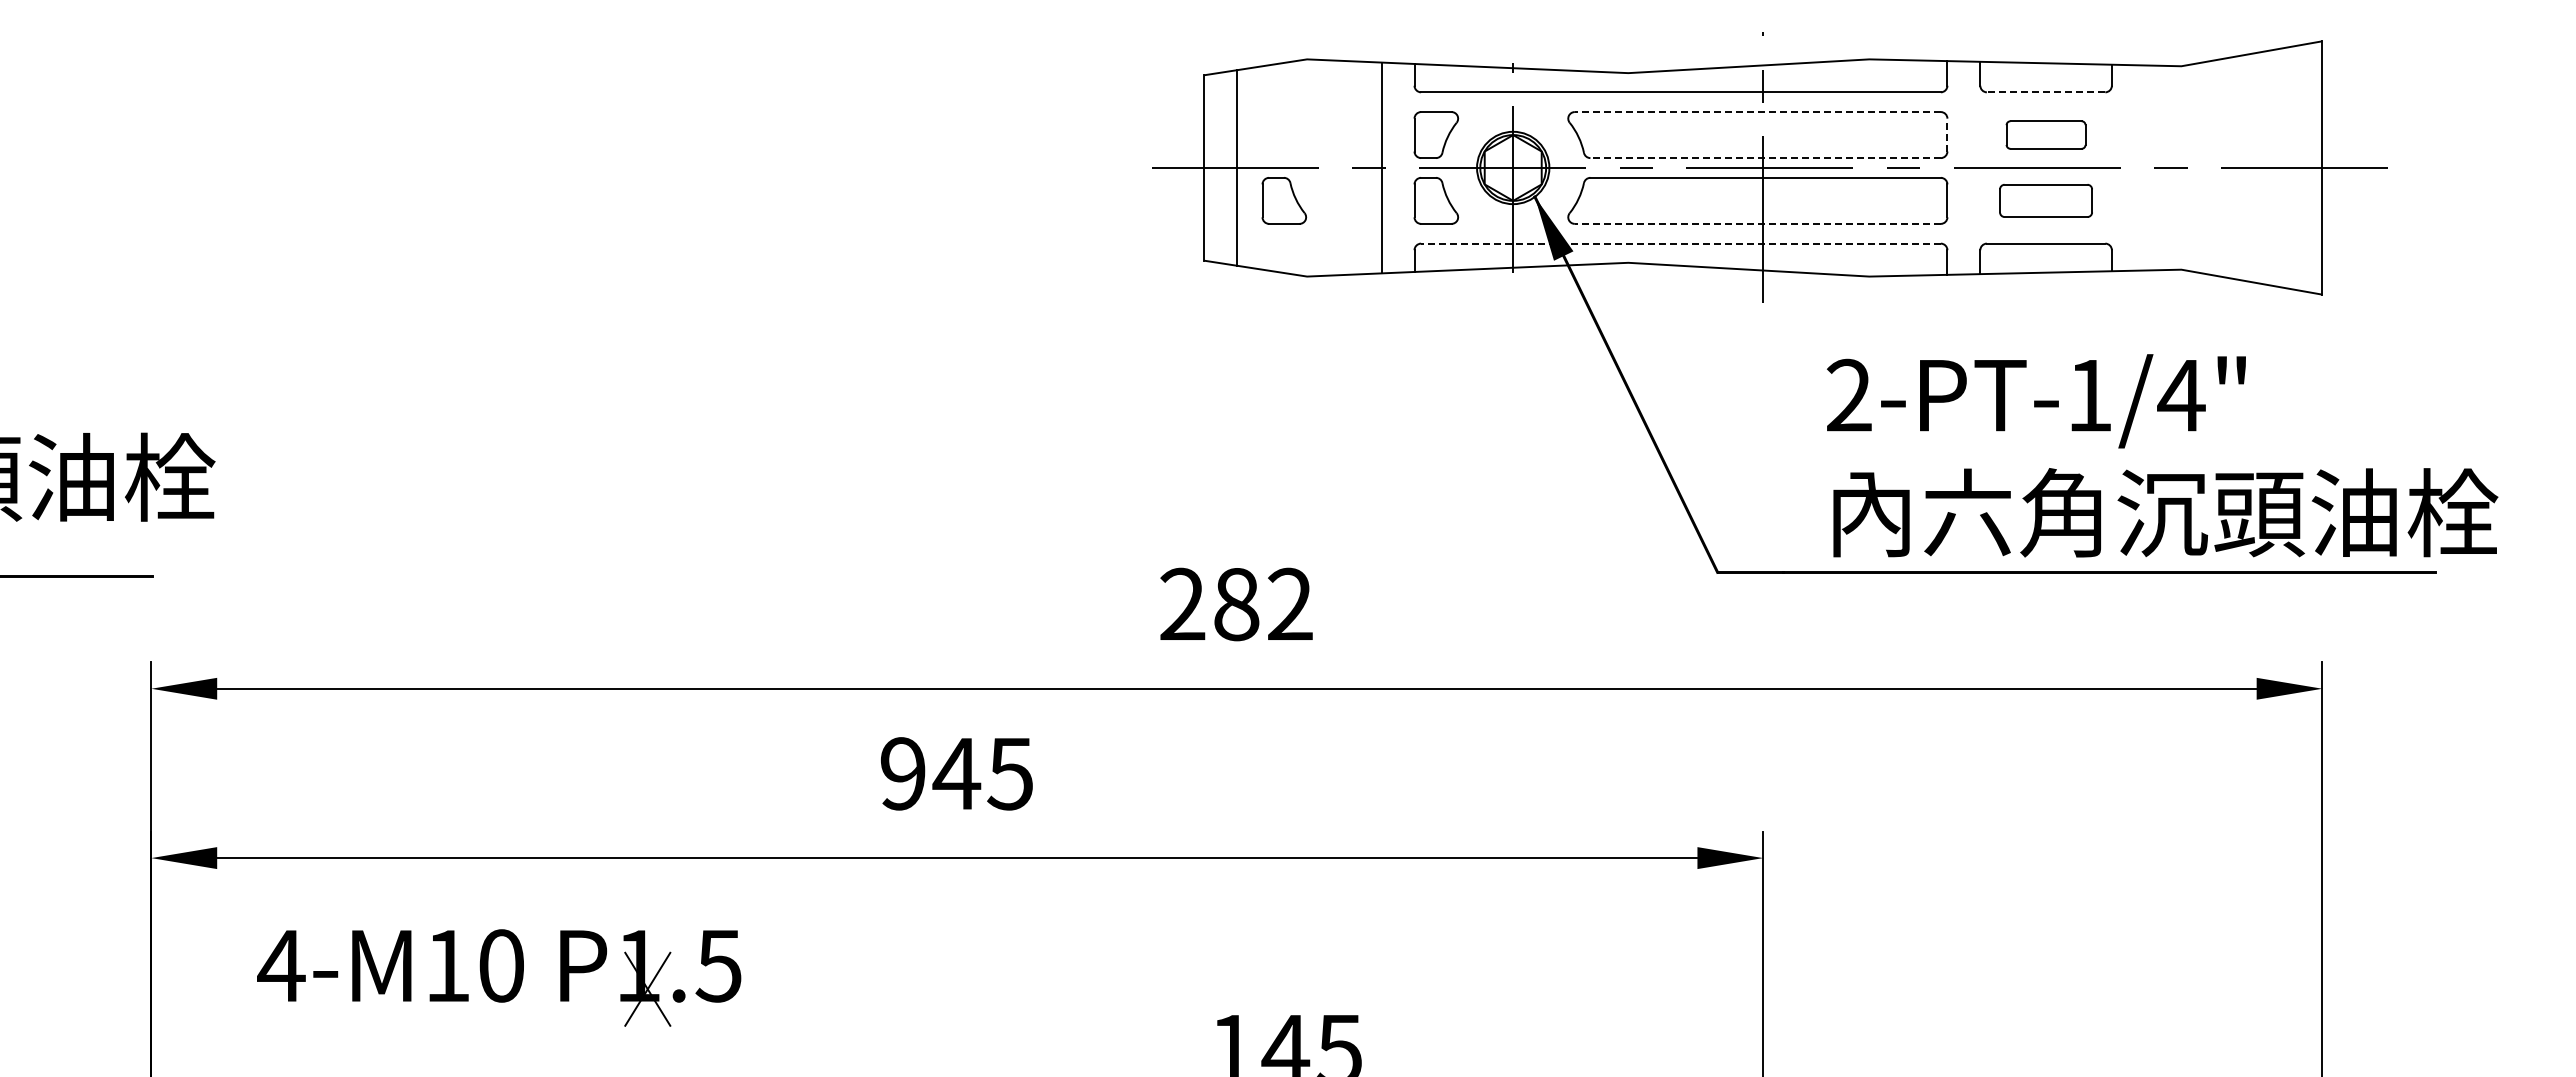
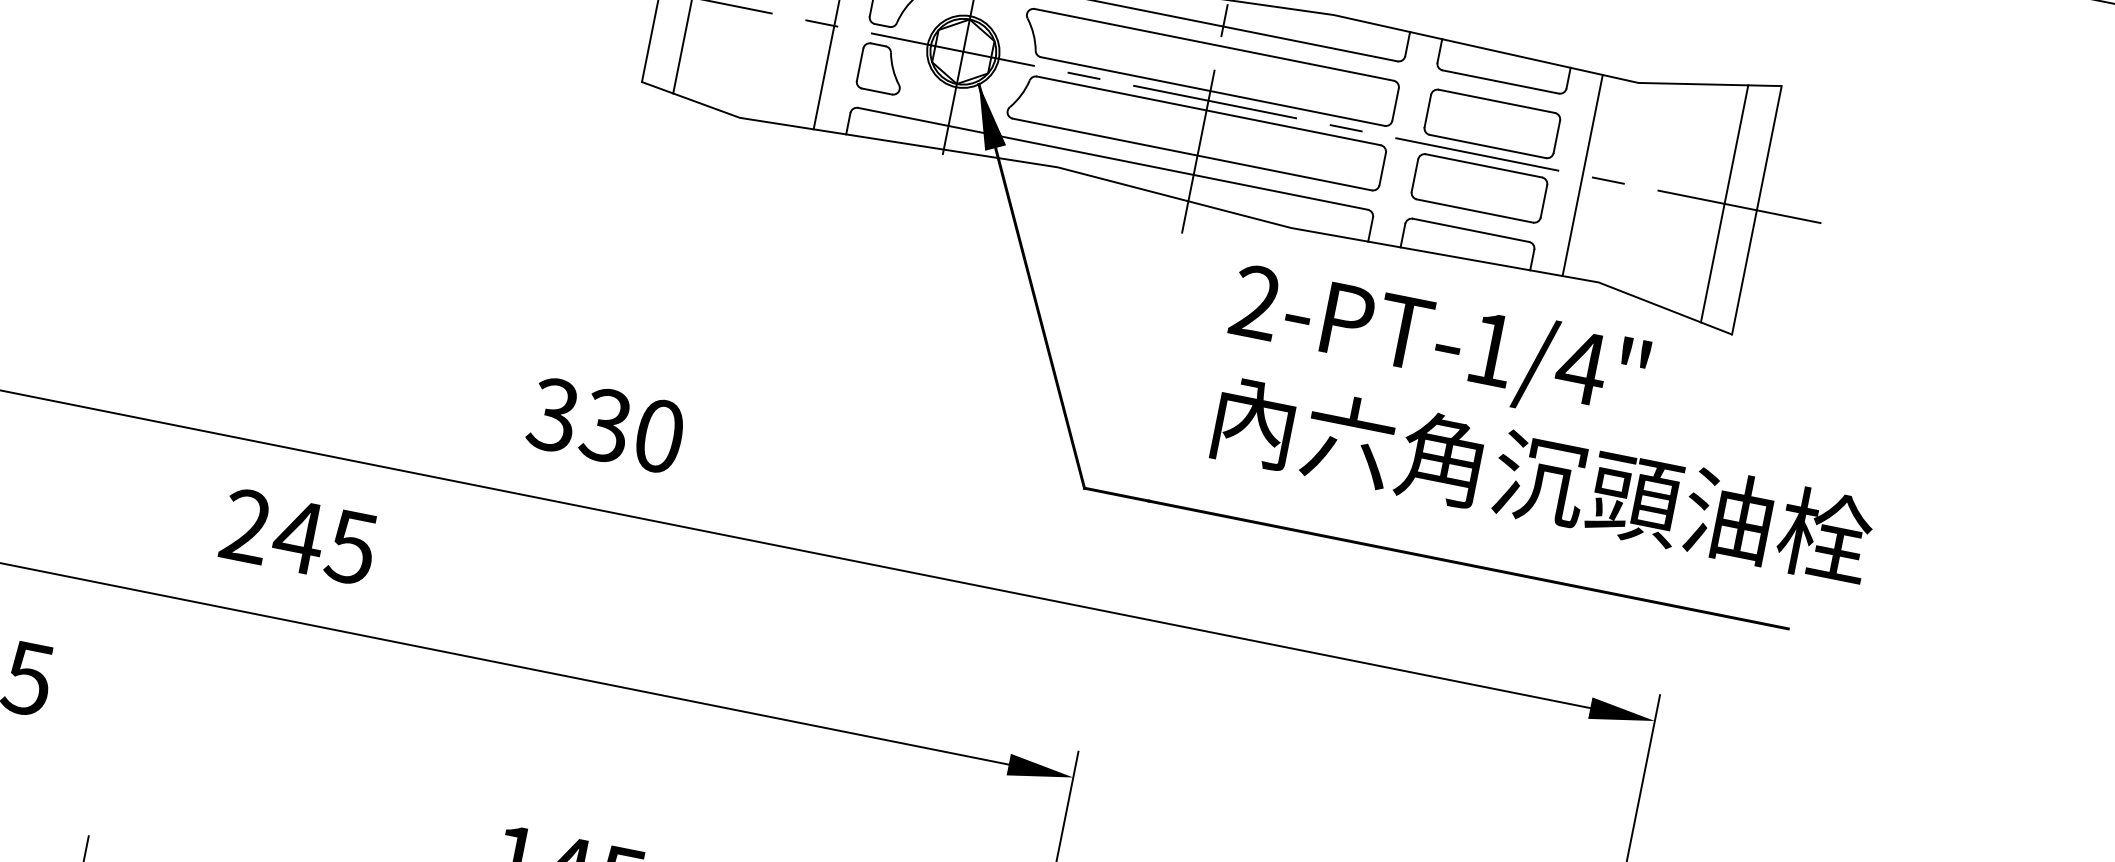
line: (2045, 92) -> (1500, 82), dashed -> solid
line: (1757, 112) -> (1213, 45), dashed -> solid
line: (1947, 134) -> (1395, 104), dashed -> solid
part: (2045, 134) -> (1491, 123), size x1.67
line: (1765, 158) -> (1212, 91), dashed -> solid
line: (2144, 167) -> (1582, 174), added
line: (2289, 167) -> (1724, 203), added
part: (1284, 200) -> (732, 38), removed
part: (2045, 200) -> (1478, 187), size x1.43
line: (1757, 223) -> (1192, 154), dashed -> solid
line: (1680, 243) -> (1112, 158), dashed -> solid
text: (2162, 455) -> (1551, 422), moved
text: (1235, 604) -> (605, 425), 282 -> 330
text: (902, 773) -> (245, 525), 945 -> 245

